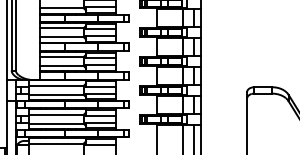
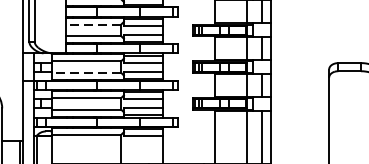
line: (62, 57) -> (94, 25), solid -> dashed
line: (56, 94) -> (86, 72), solid -> dashed

